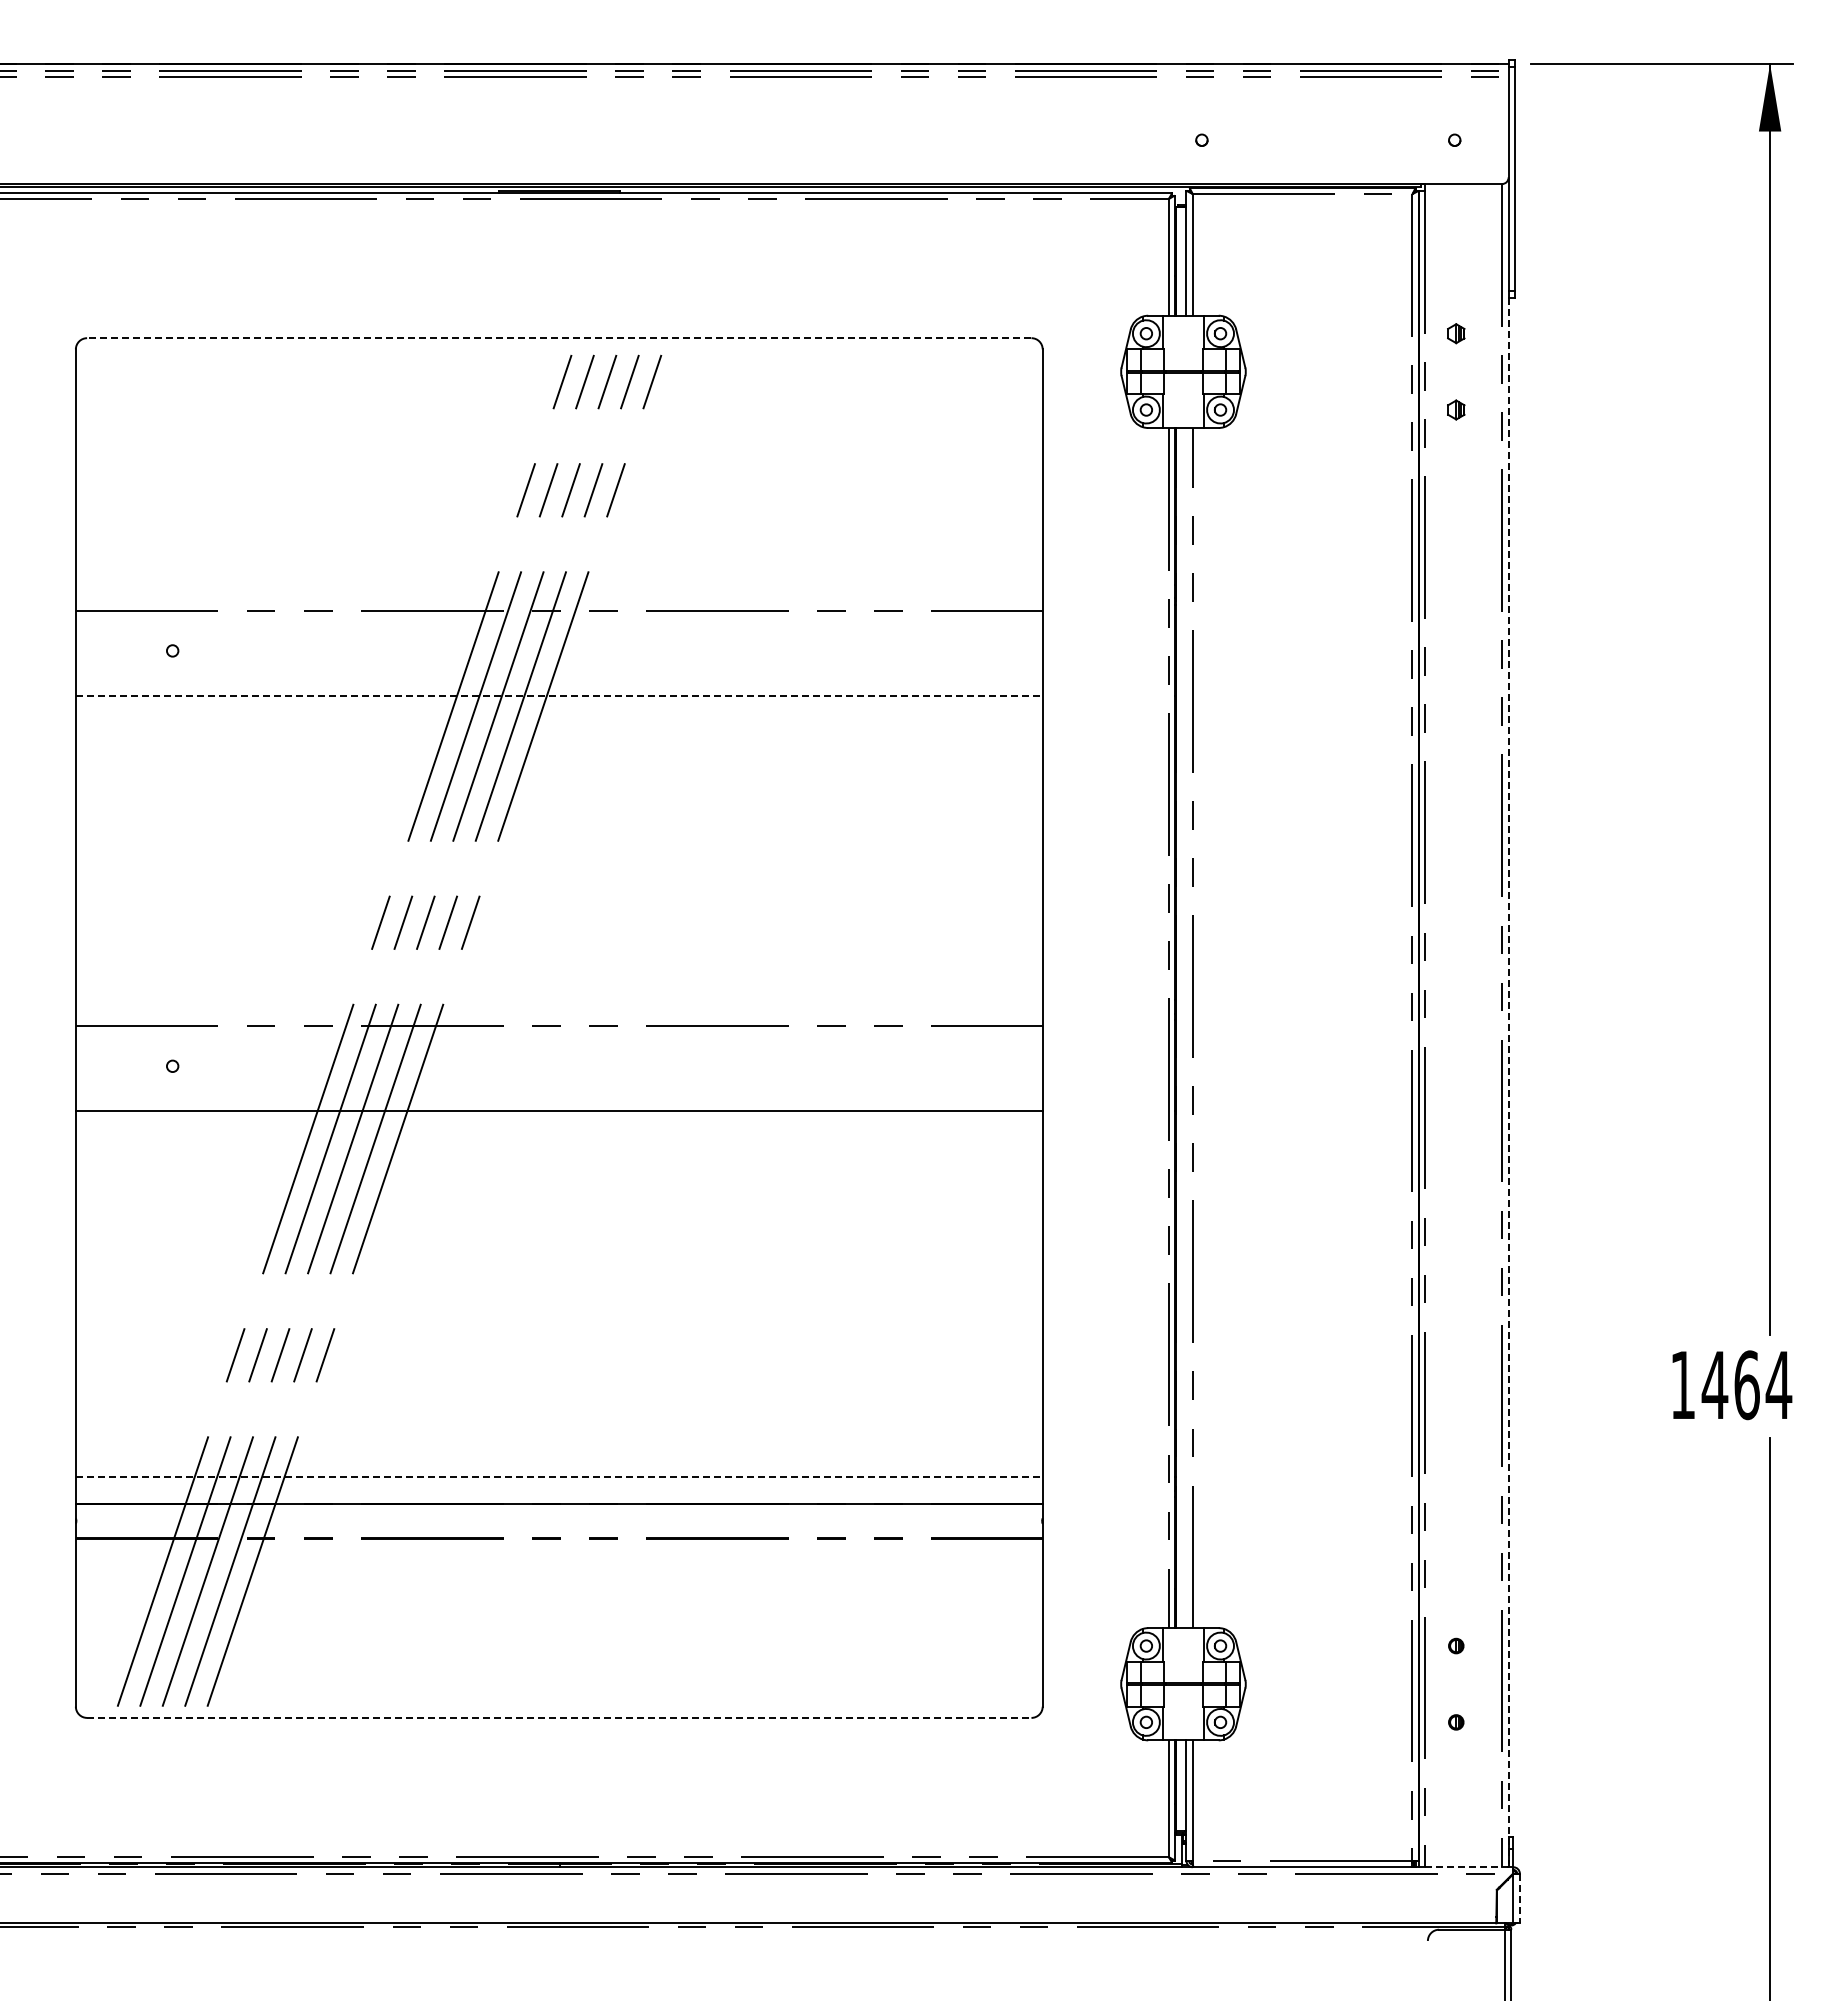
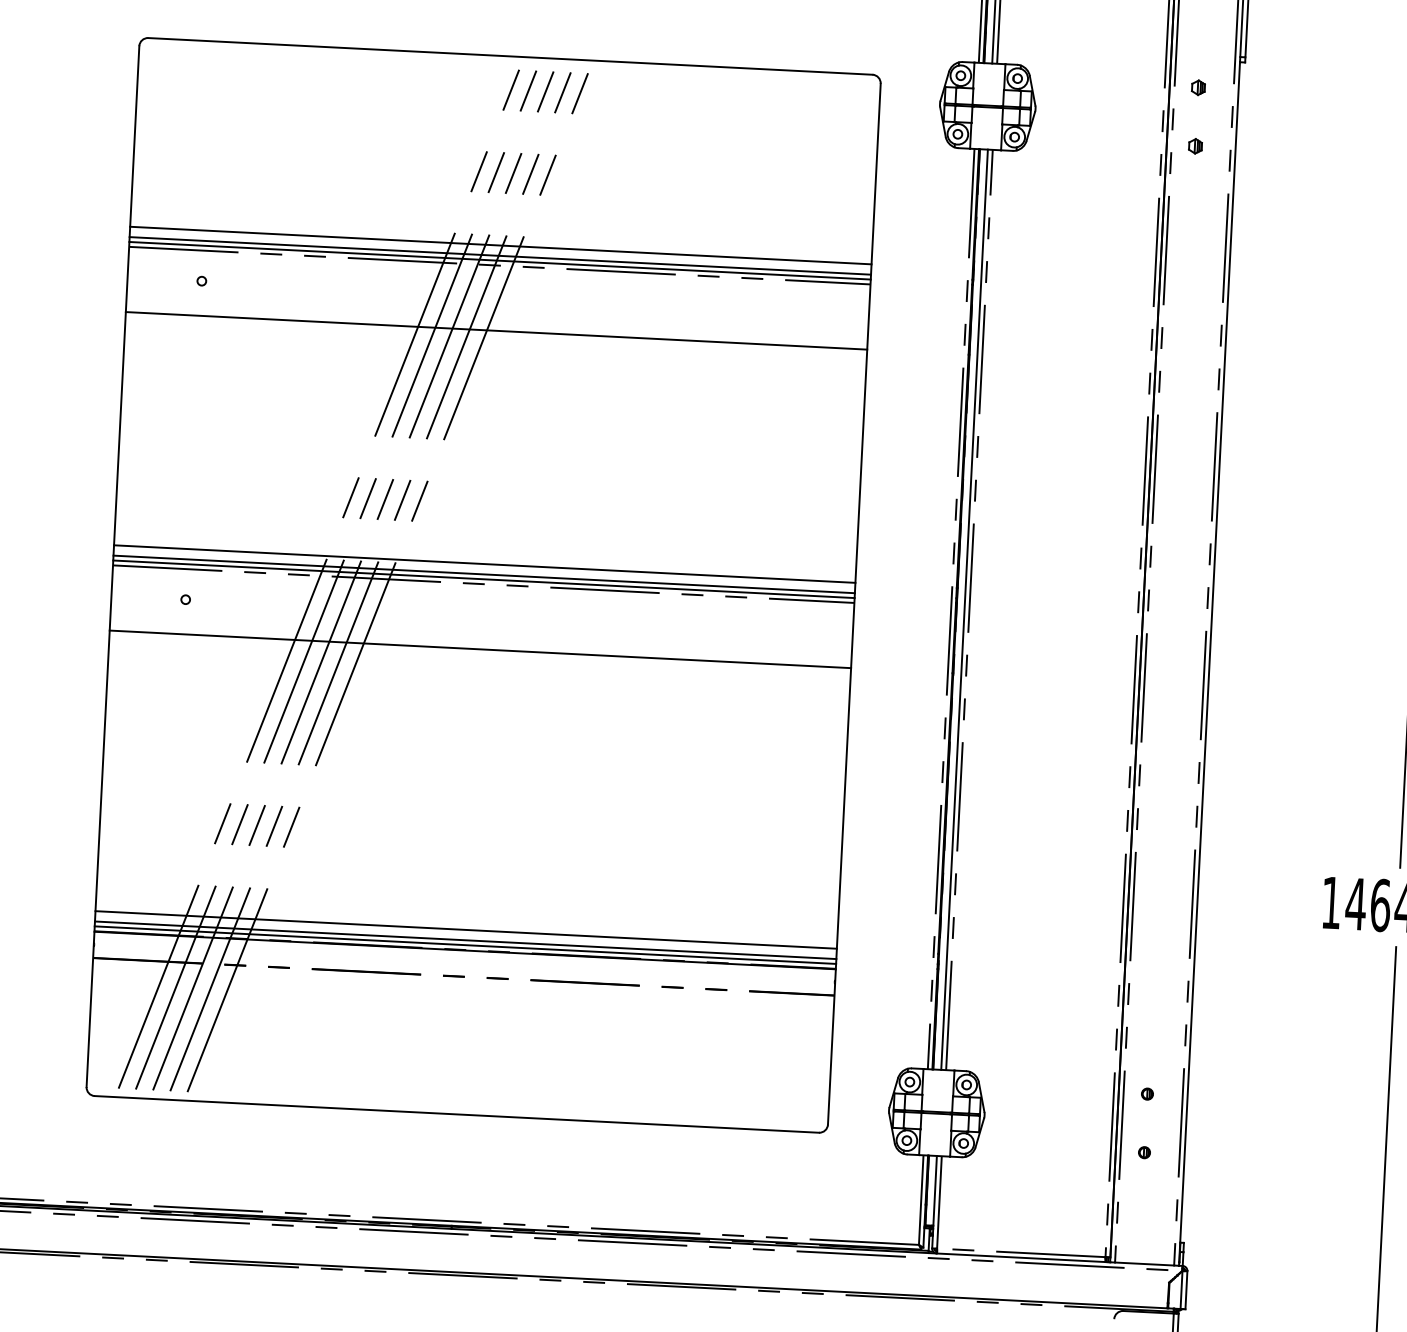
line: (558, 338) -> (509, 56), dashed -> solid
line: (558, 584) -> (500, 245), added
line: (558, 598) -> (499, 255), added
line: (558, 604) -> (499, 260), added
line: (559, 696) -> (496, 331), dashed -> solid
line: (558, 1000) -> (484, 564), added
line: (558, 1013) -> (483, 574), added
line: (558, 1020) -> (483, 579), added
line: (1186, 1028) -> (964, 610), added
line: (1508, 1082) -> (1209, 664), dashed -> solid
line: (559, 1477) -> (466, 930), dashed -> solid
line: (558, 1490) -> (465, 939), added
line: (558, 1497) -> (464, 945), added
line: (559, 1717) -> (457, 1114), dashed -> solid
line: (1463, 1867) -> (1144, 1264), dashed -> solid
line: (1519, 1898) -> (1186, 1290), dashed -> solid

